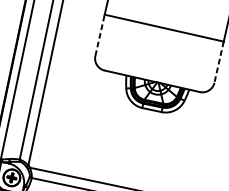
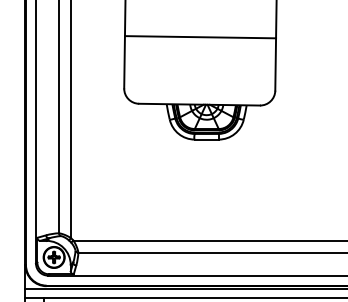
line: (100, 34) -> (124, 61), dashed -> solid
line: (218, 62) -> (275, 64), dashed -> solid

